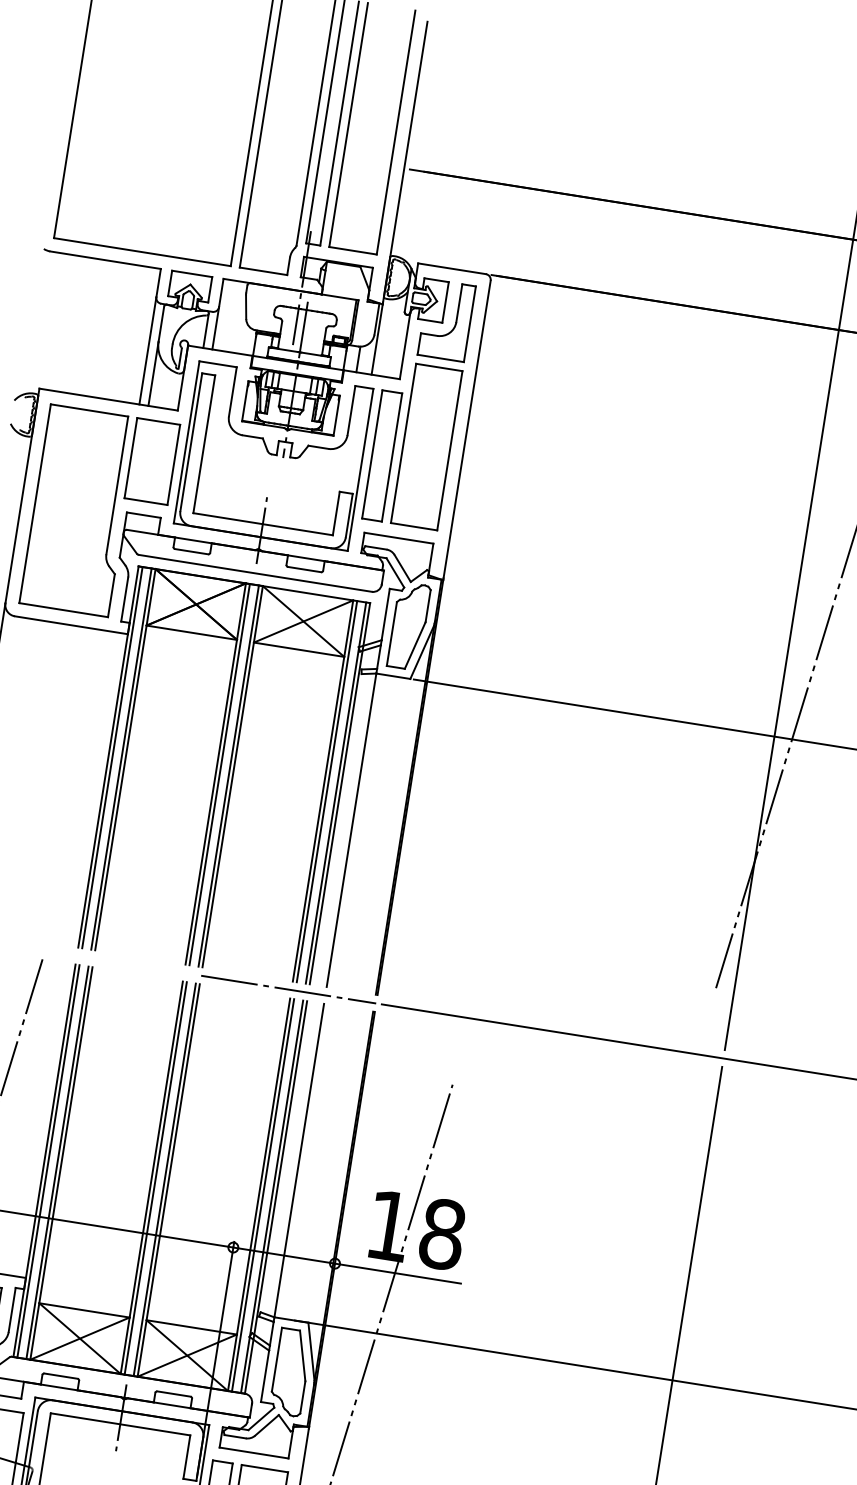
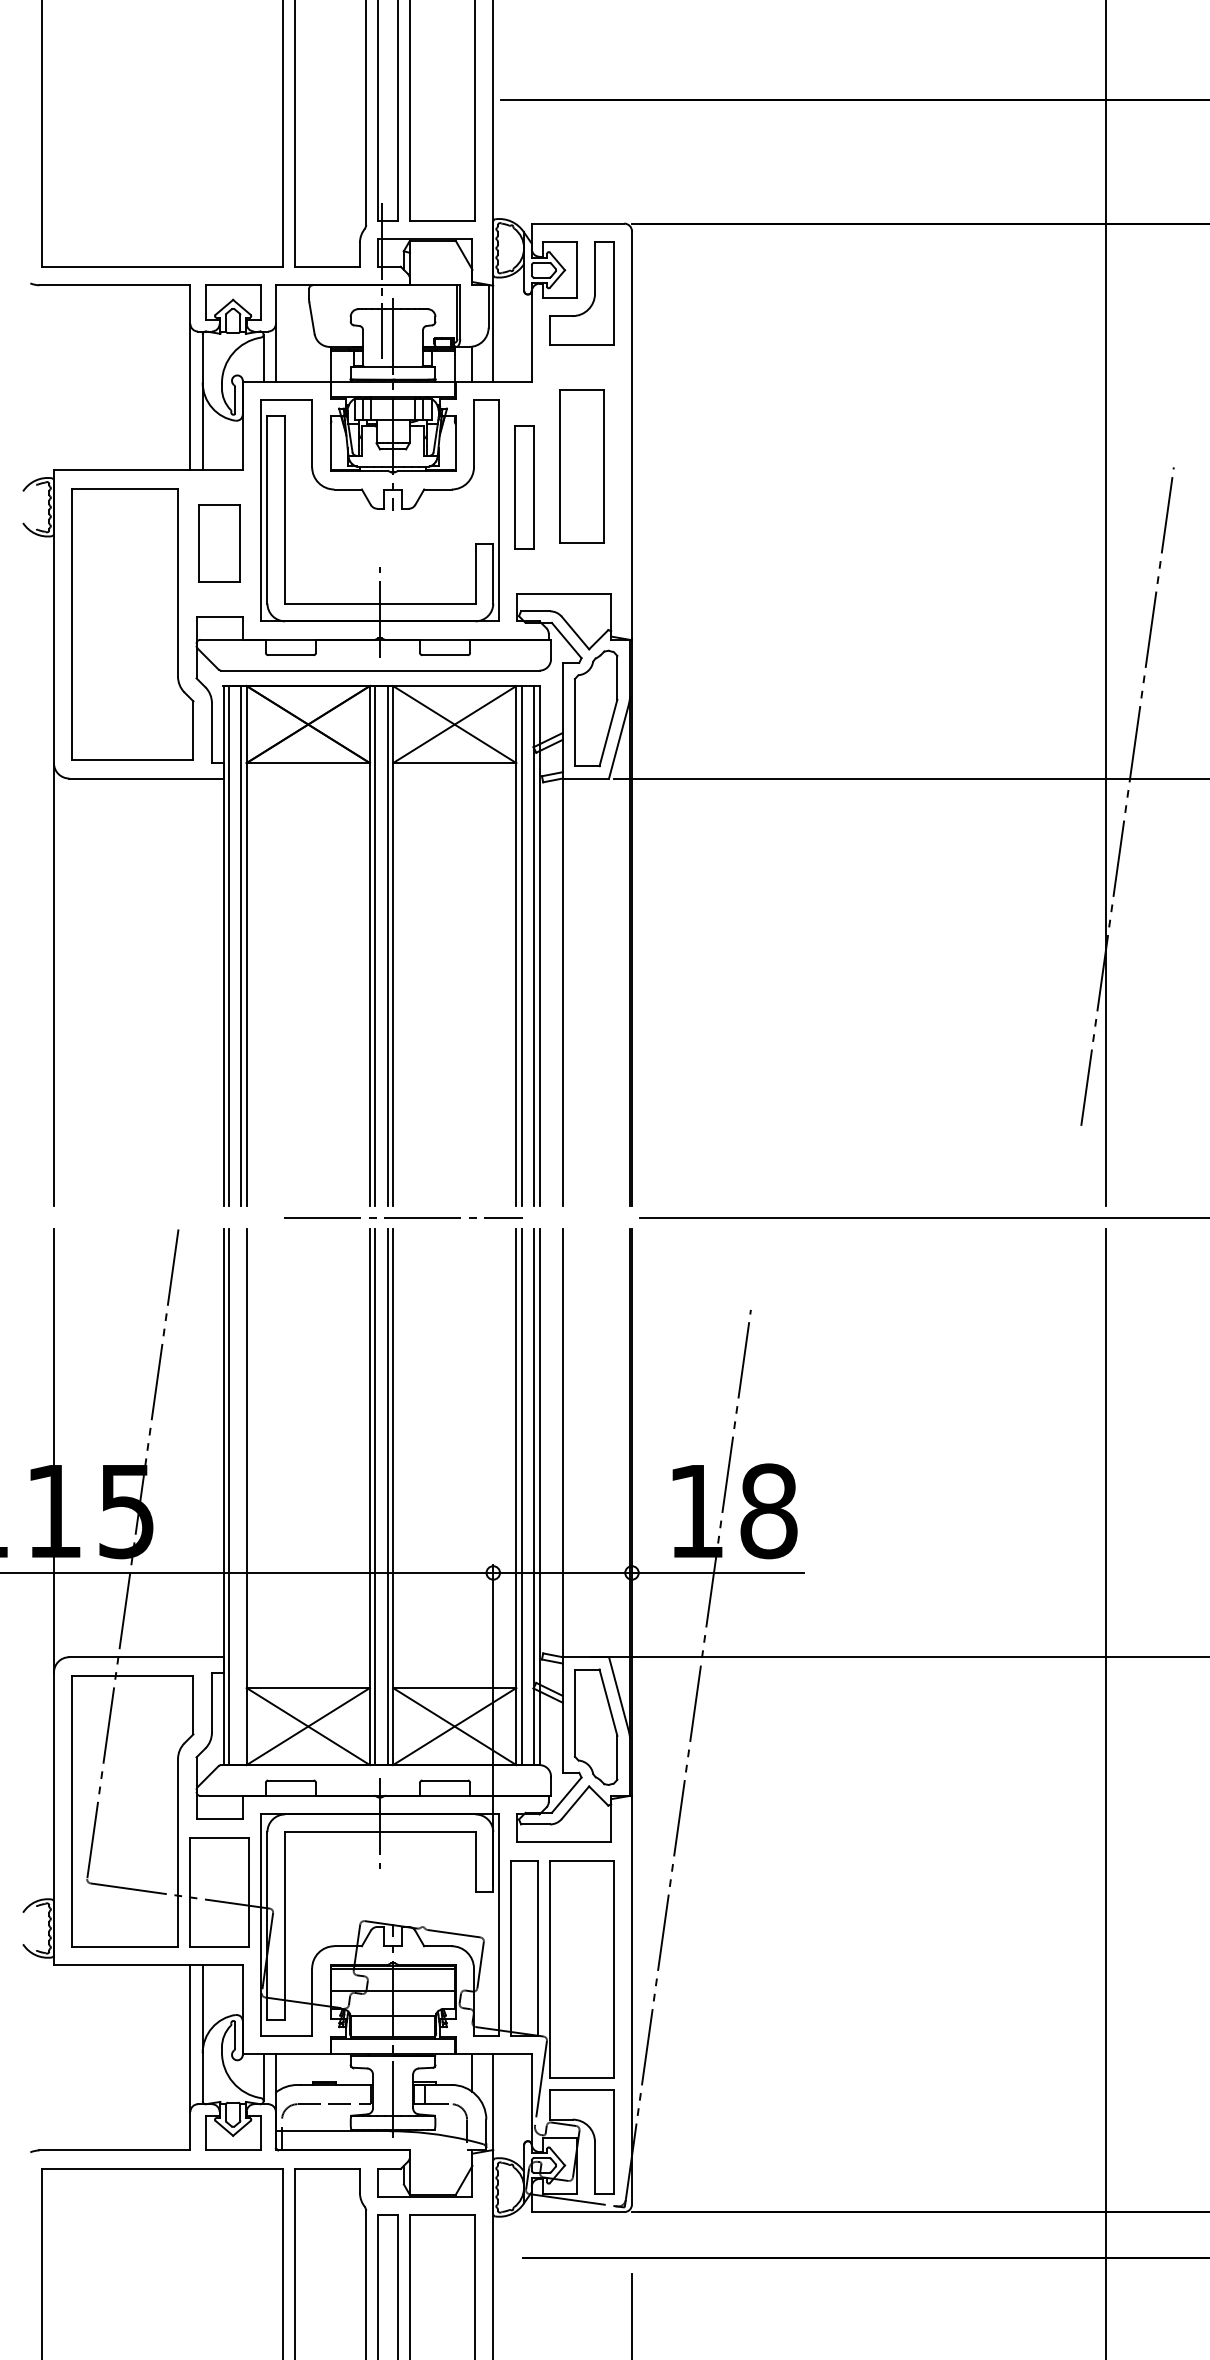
part: (426, 447) -> (581, 466), size x0.7
part: (382, 455) -> (524, 487), size x0.7
part: (152, 461) -> (219, 543), size x0.7
line: (288, 989) -> (403, 1217), moved
line: (57, 1163) -> (241, 1497), removed

